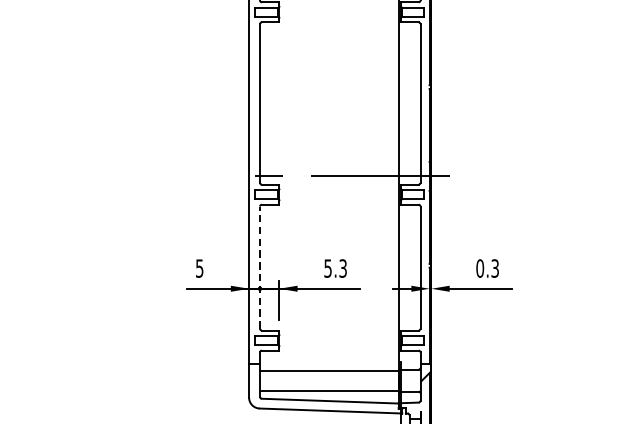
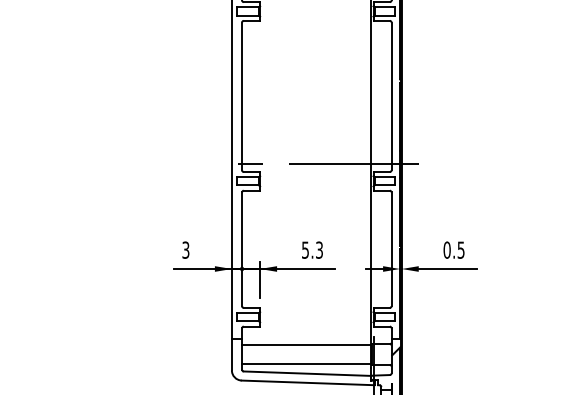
text: (199, 267) -> (185, 249), 5 -> 3
line: (260, 267) -> (242, 249), dashed -> solid
text: (495, 267) -> (461, 249), 0.3 -> 0.5

